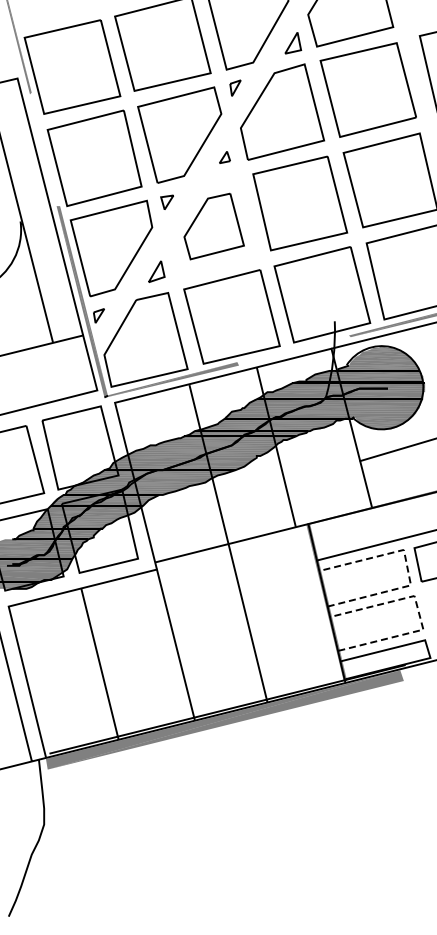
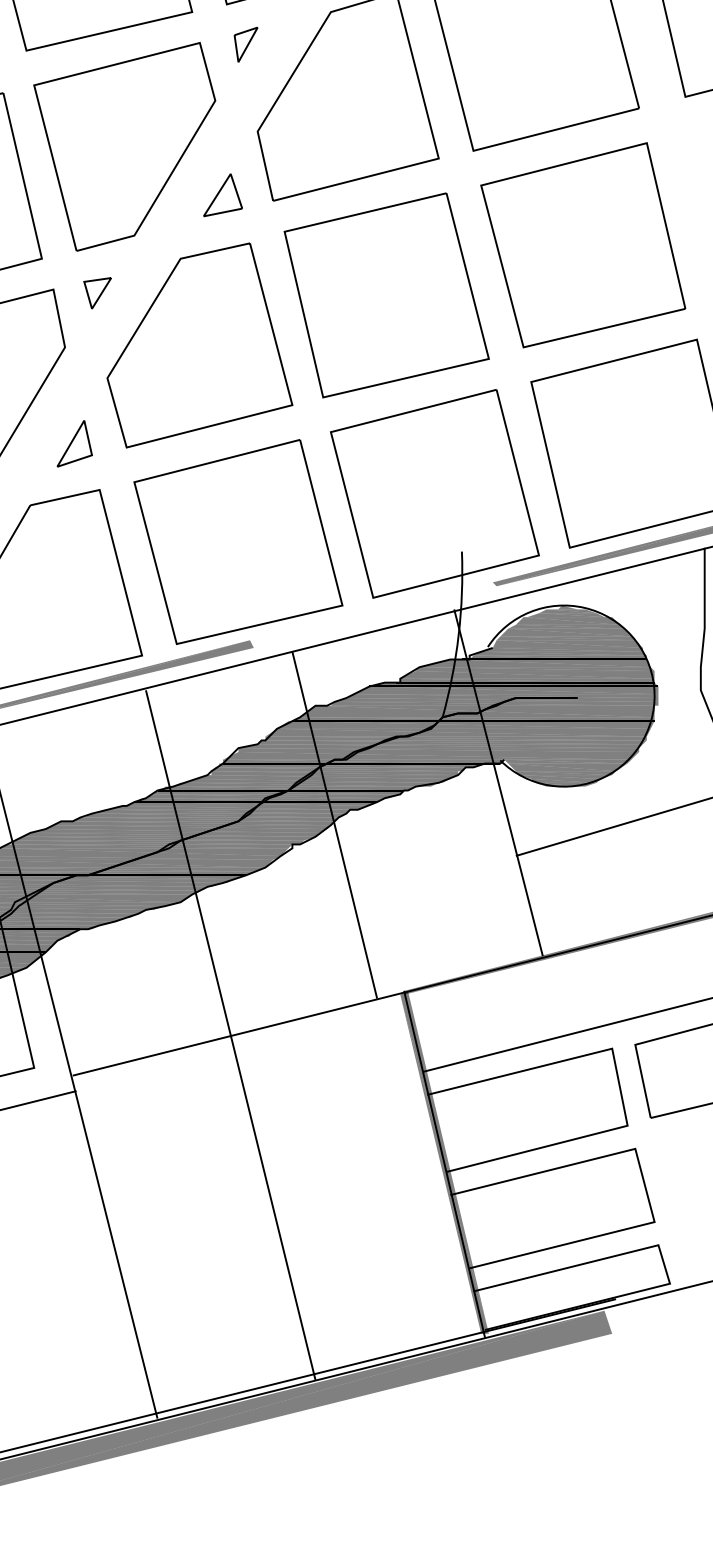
part: (224, 157) -> (222, 195), size x1.67
part: (213, 226) -> (198, 345), size x1.43
line: (407, 566) -> (620, 1084), dashed -> solid
line: (418, 612) -> (643, 1184), dashed -> solid

